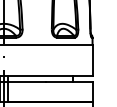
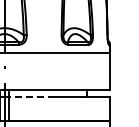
line: (27, 82) -> (32, 97), solid -> dashed

